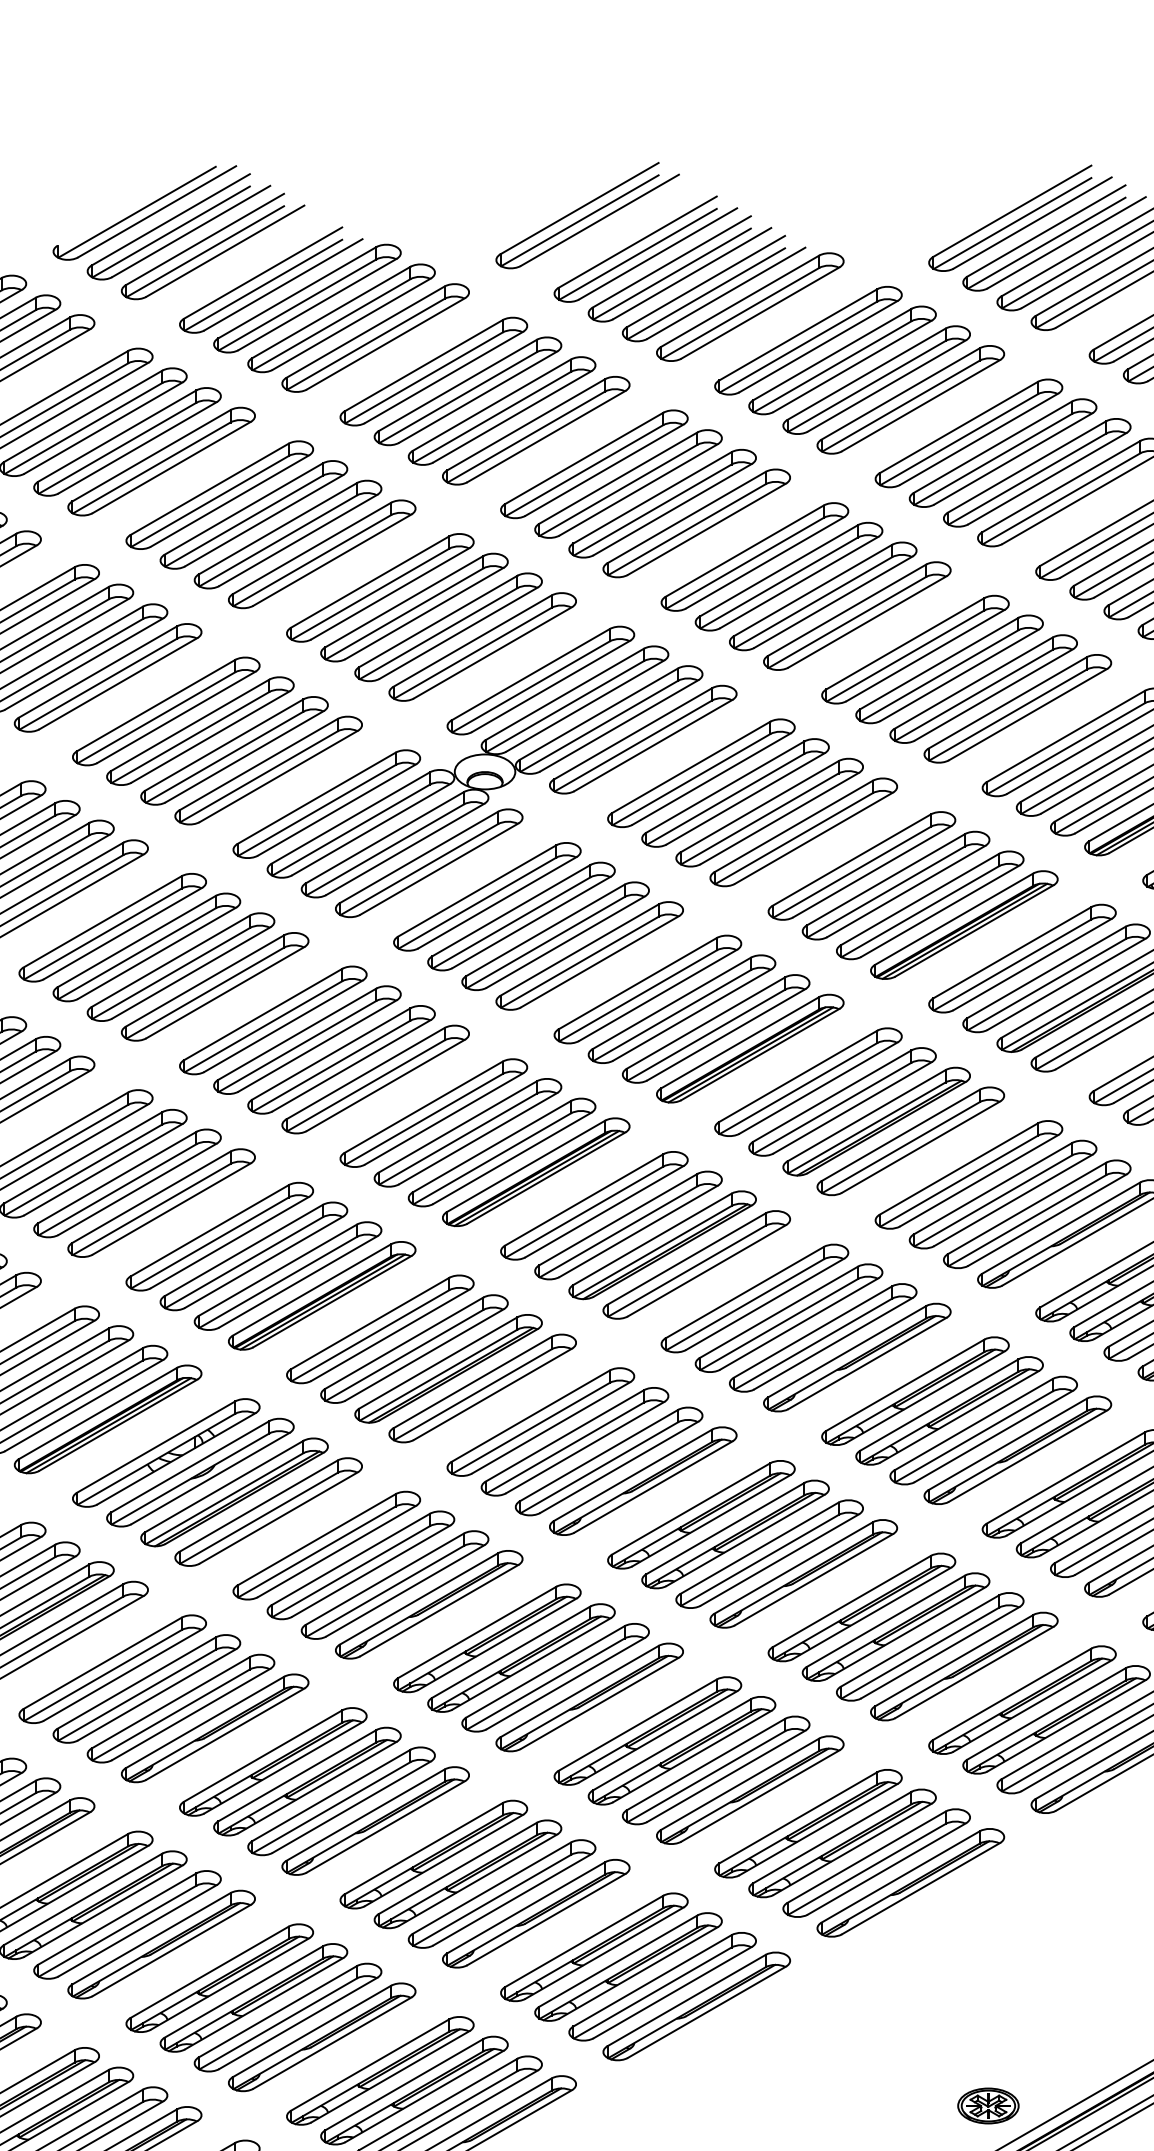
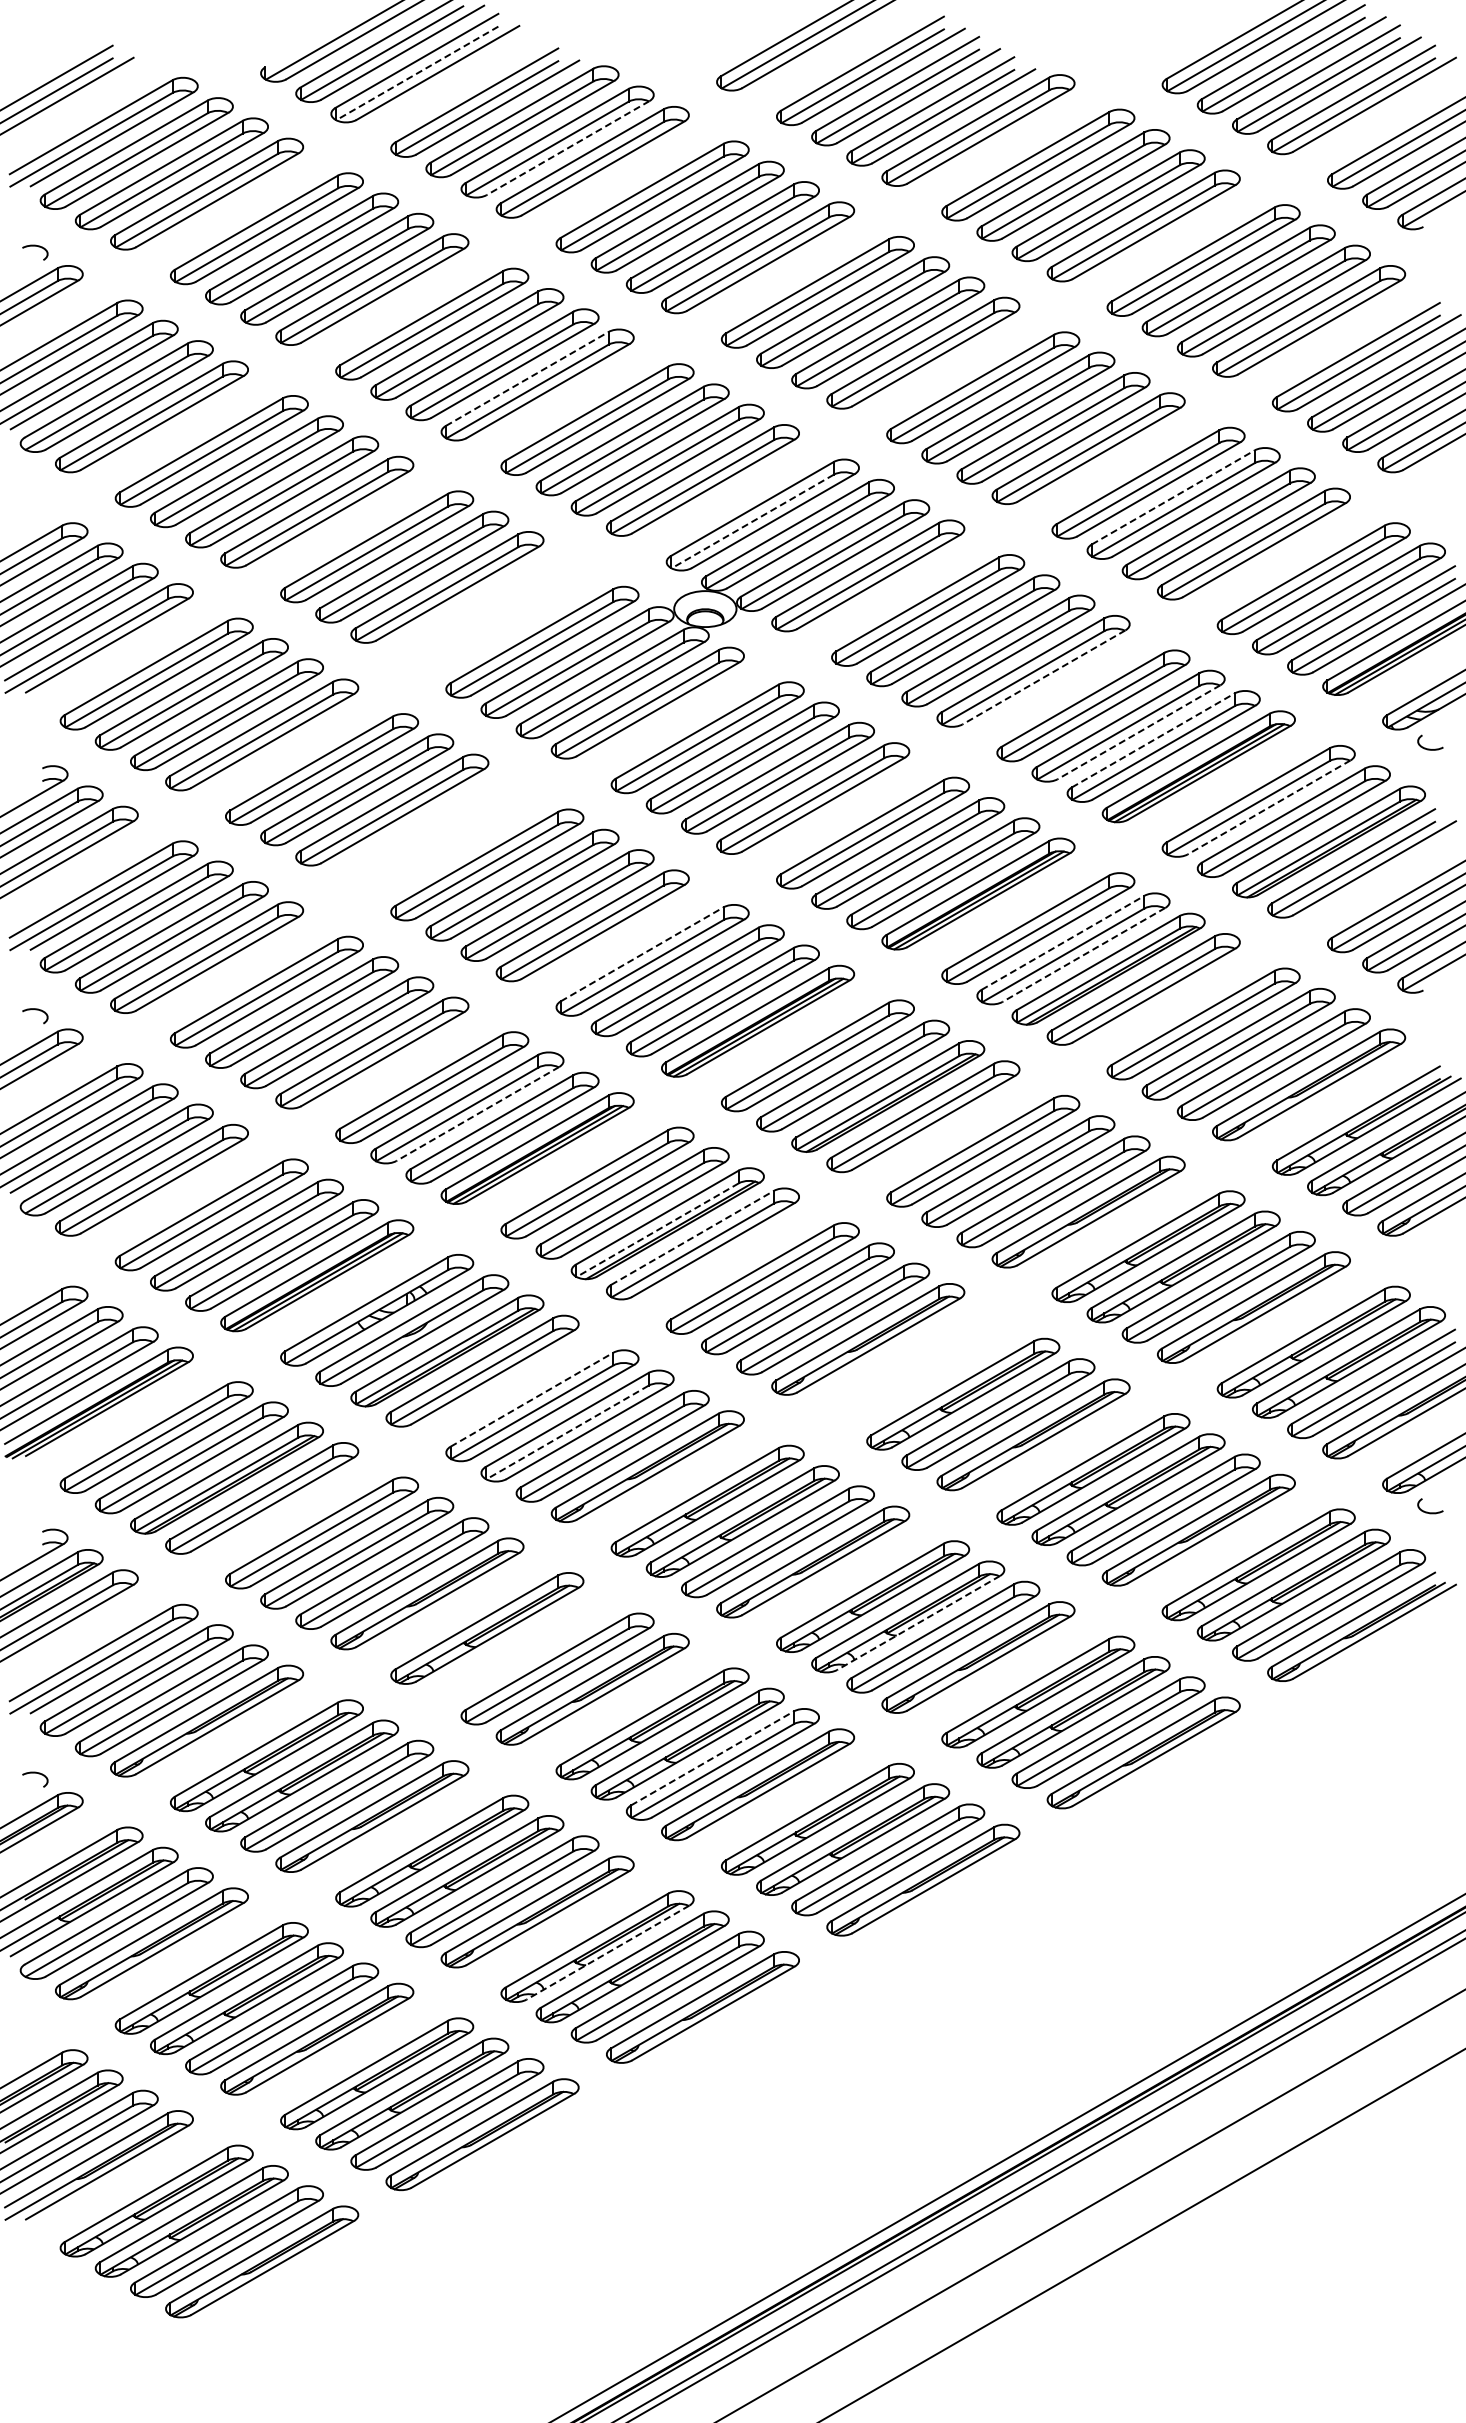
line: (205, 251) -> (417, 73), solid -> dashed
line: (352, 324) -> (568, 148), solid -> dashed
line: (312, 548) -> (527, 379), solid -> dashed
line: (939, 663) -> (1173, 497), solid -> dashed
line: (530, 686) -> (752, 521), solid -> dashed
part: (268, 770) -> (482, 607), removed
line: (814, 838) -> (1044, 677), solid -> dashed
line: (906, 891) -> (1139, 732), solid -> dashed
line: (920, 899) -> (1153, 740), solid -> dashed
line: (1032, 964) -> (1269, 807), solid -> dashed
part: (215, 986) -> (427, 830), removed
line: (832, 1095) -> (1063, 942), solid -> dashed
line: (424, 1107) -> (642, 954), solid -> dashed
line: (852, 1107) -> (1083, 954), solid -> dashed
line: (263, 1261) -> (477, 1113), solid -> dashed
line: (438, 1375) -> (657, 1230), solid -> dashed
line: (472, 1382) -> (692, 1237), solid -> dashed
part: (701, 1514) -> (928, 1373), removed
line: (316, 1539) -> (531, 1399), solid -> dashed
line: (351, 1571) -> (567, 1432), solid -> dashed
line: (692, 1756) -> (918, 1622), solid -> dashed
part: (307, 1781) -> (522, 1648), removed
line: (491, 1888) -> (712, 1758), solid -> dashed
line: (390, 2076) -> (608, 1952), solid -> dashed
part: (988, 2105) -> (1223, 1982), removed

